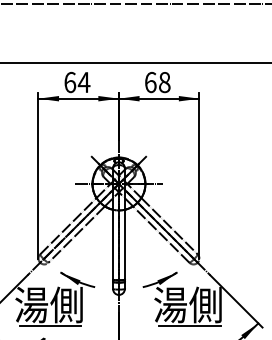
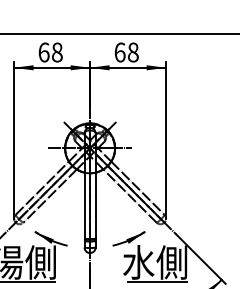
text: (83, 82) -> (56, 52), 64 -> 68
text: (170, 304) -> (138, 262), 湯側 -> 水側

